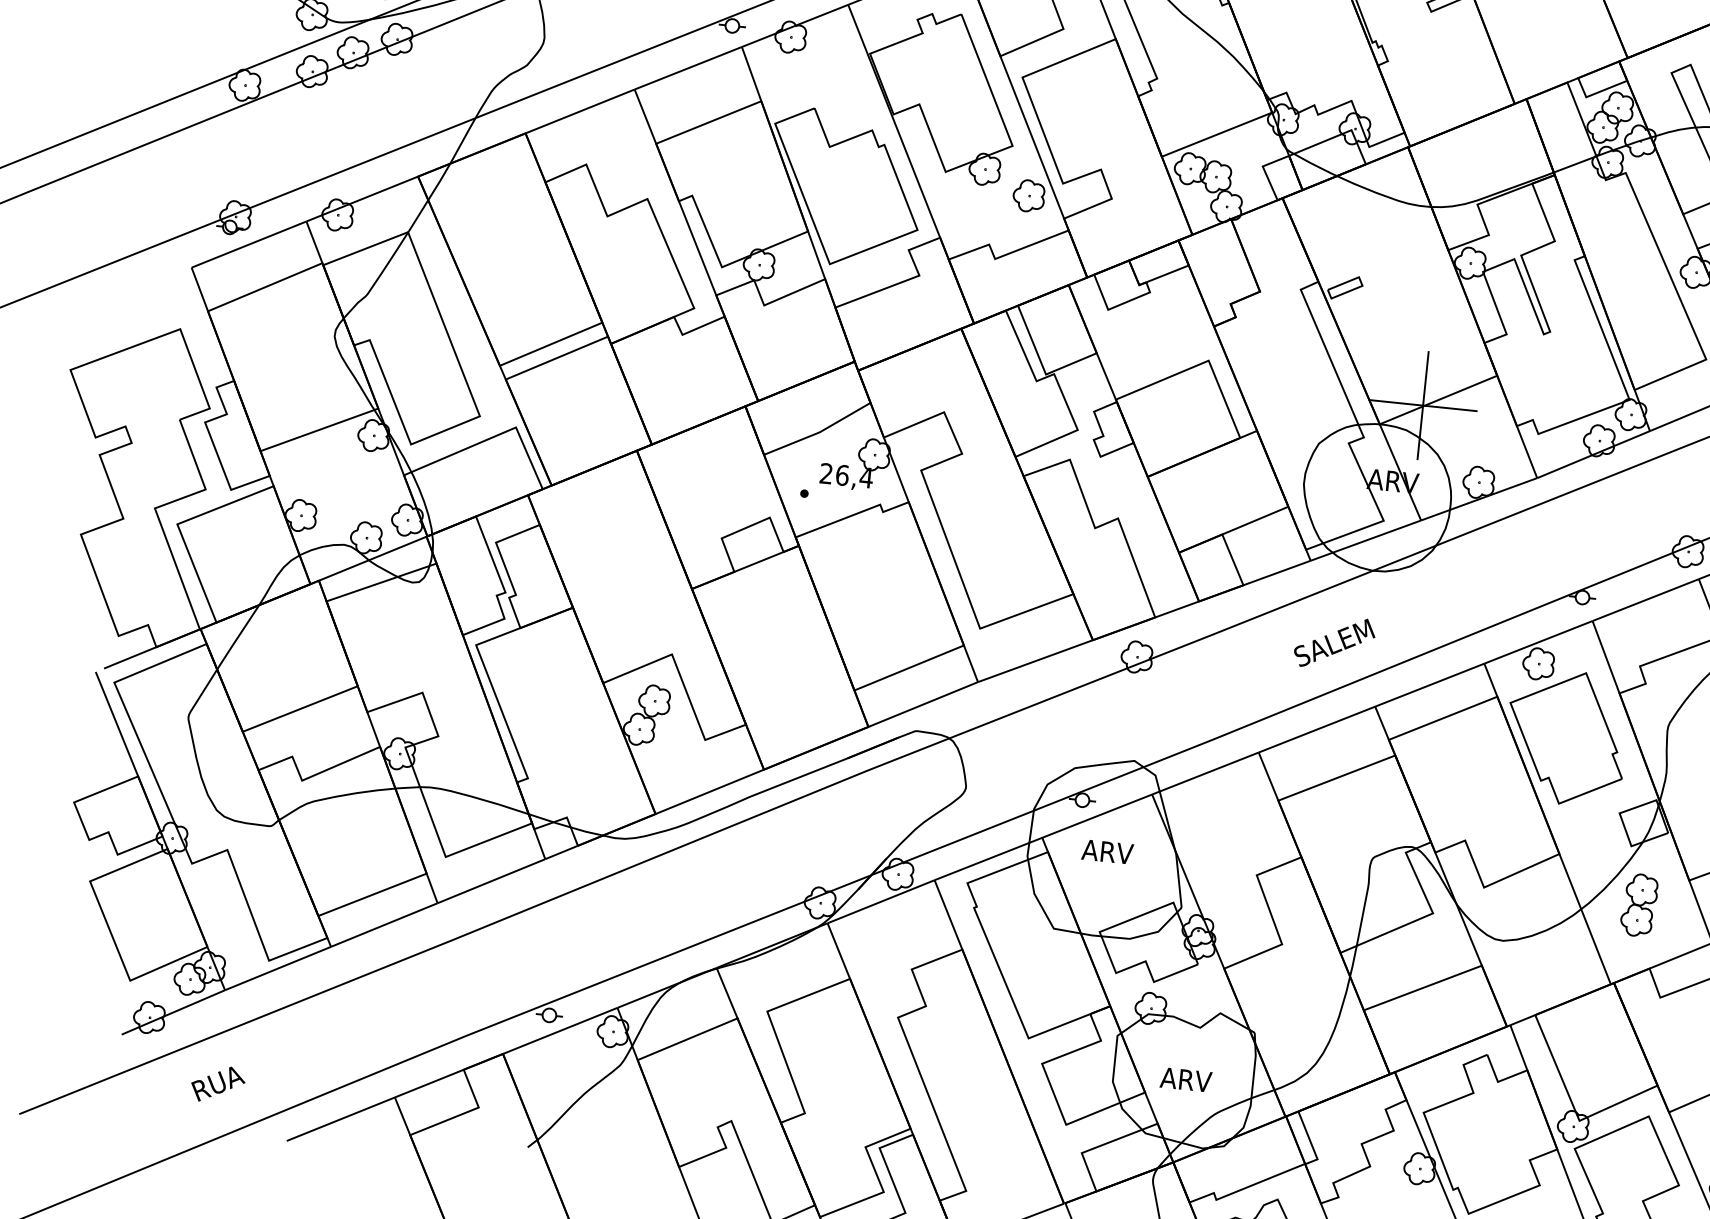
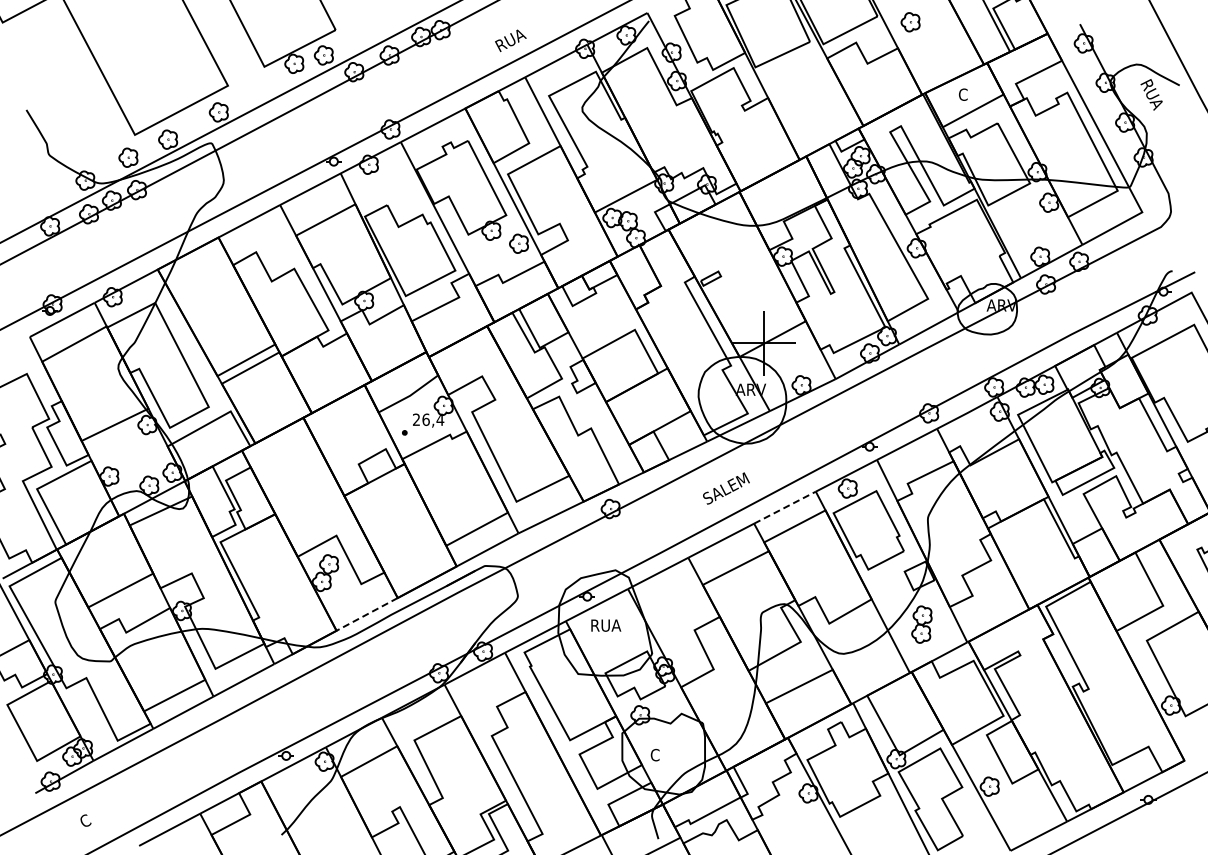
line: (1430, 684) -> (785, 507), solid -> dashed
line: (710, 792) -> (367, 614), solid -> dashed
text: (1107, 851) -> (605, 625), ARV -> RUA
text: (1186, 1078) -> (665, 754), ARV -> C
text: (218, 1084) -> (95, 816), RUA -> C

